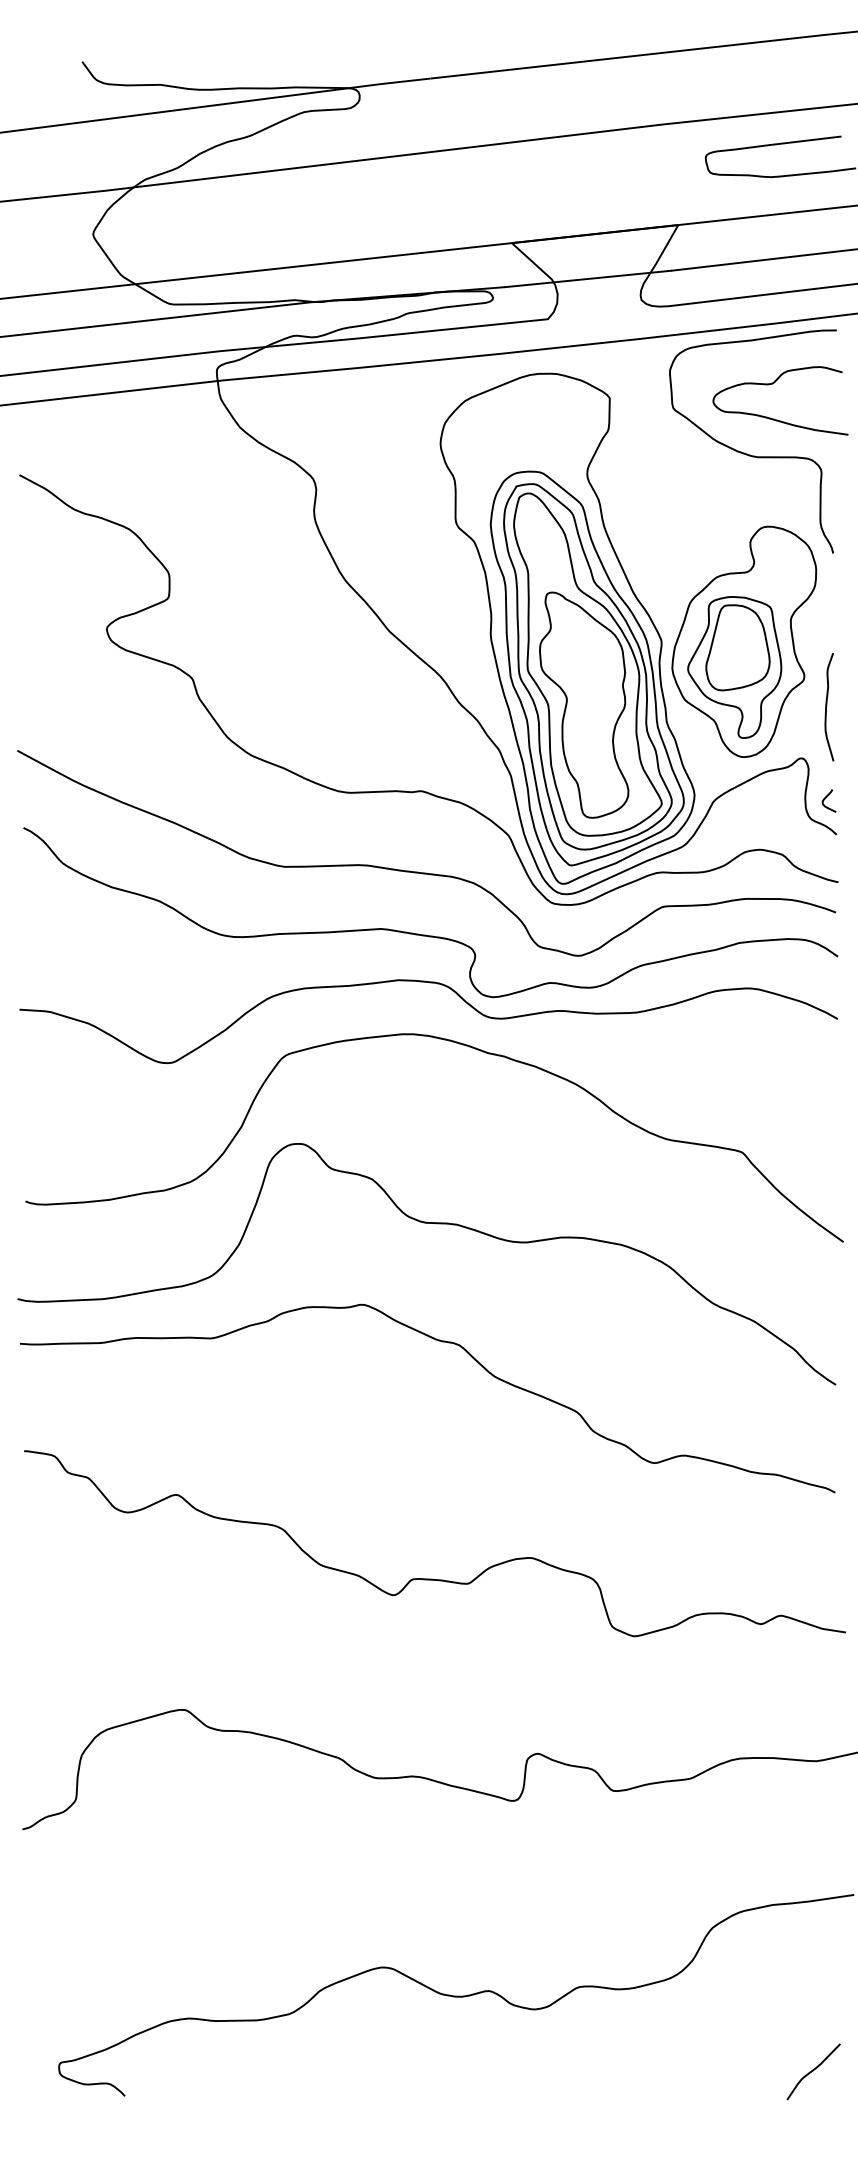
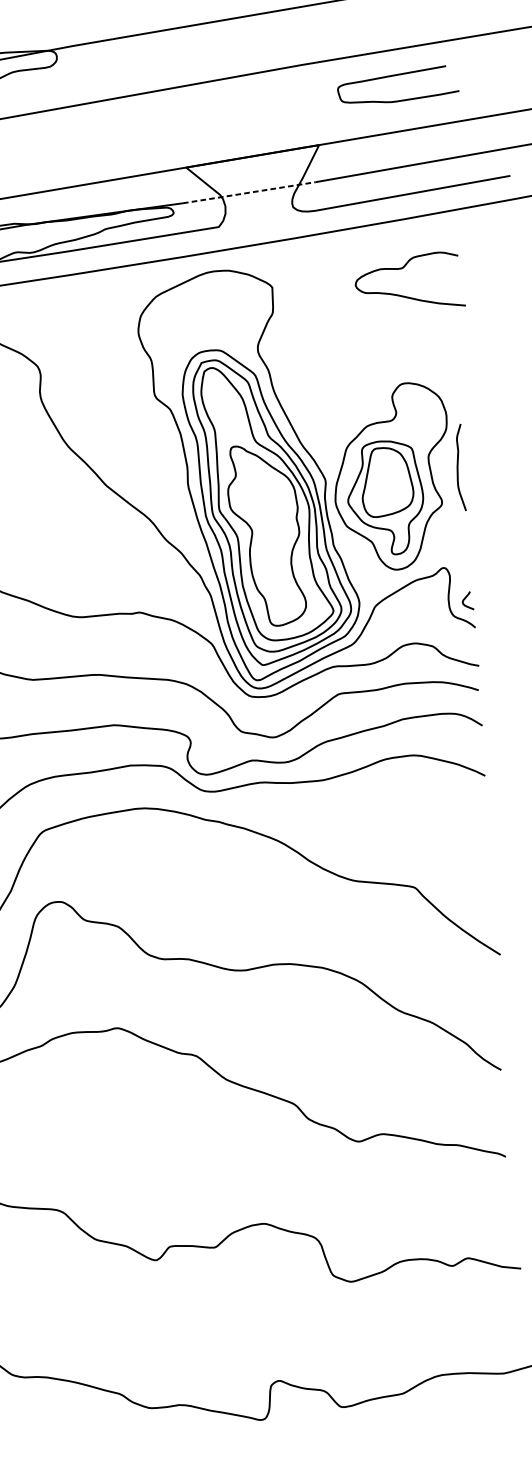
line: (588, 278) -> (249, 192), solid -> dashed
curve: (747, 453) -> (385, 325), removed
curve: (827, 705) -> (458, 466), moved

